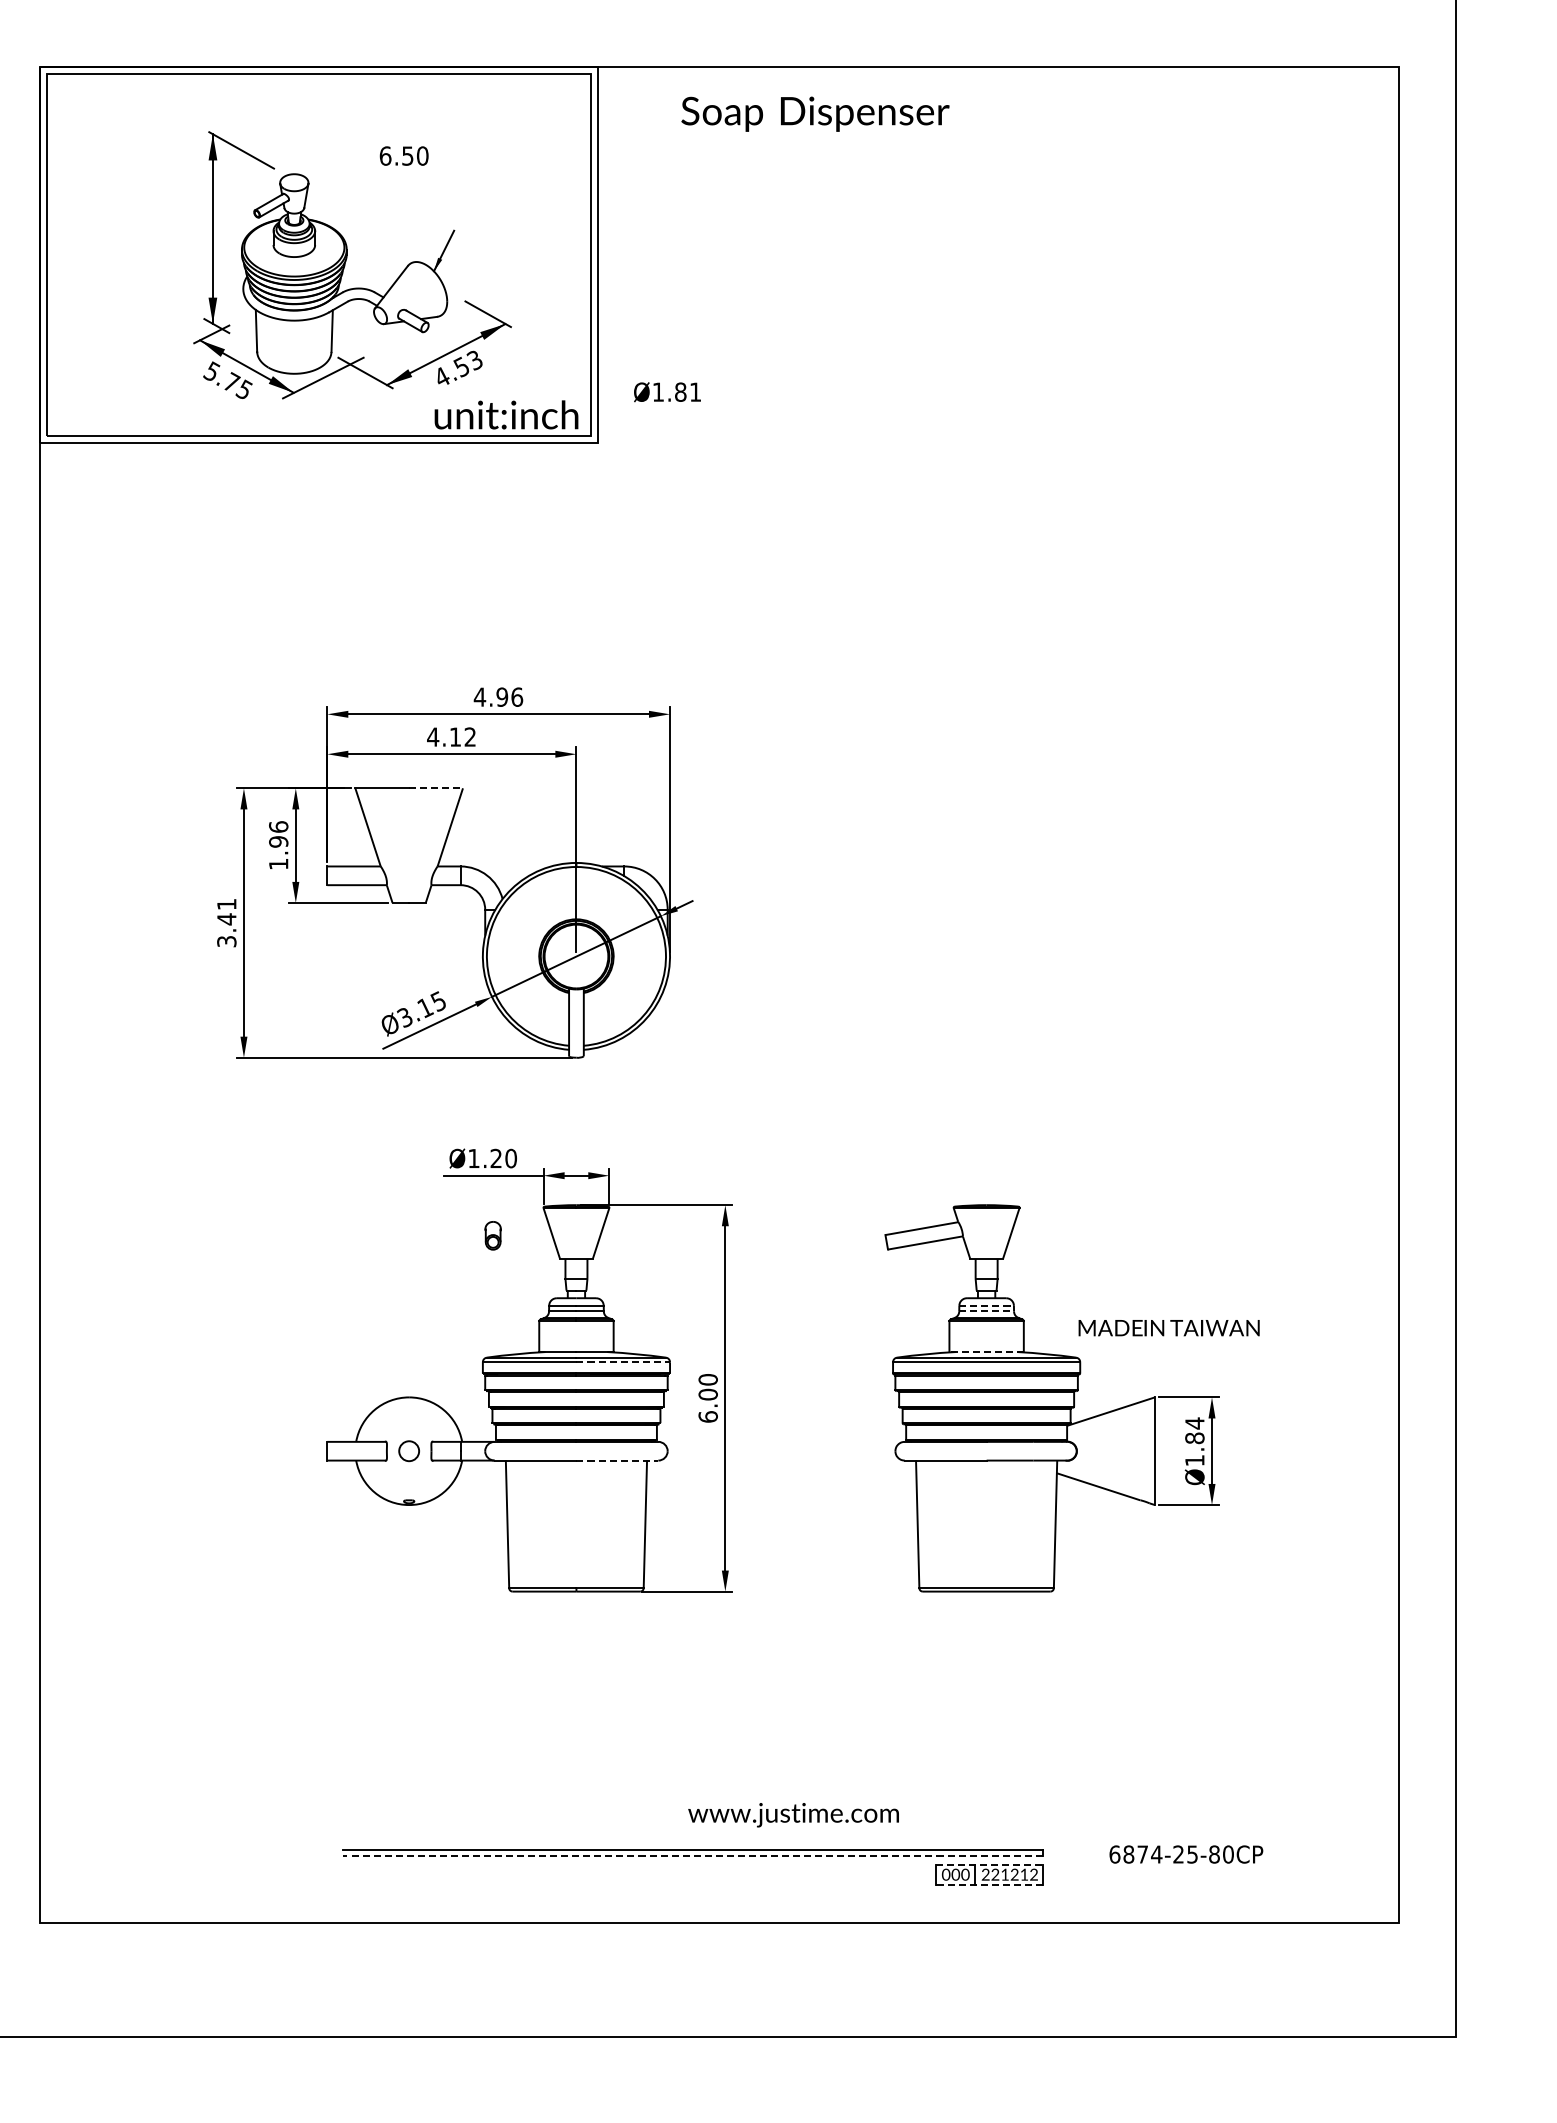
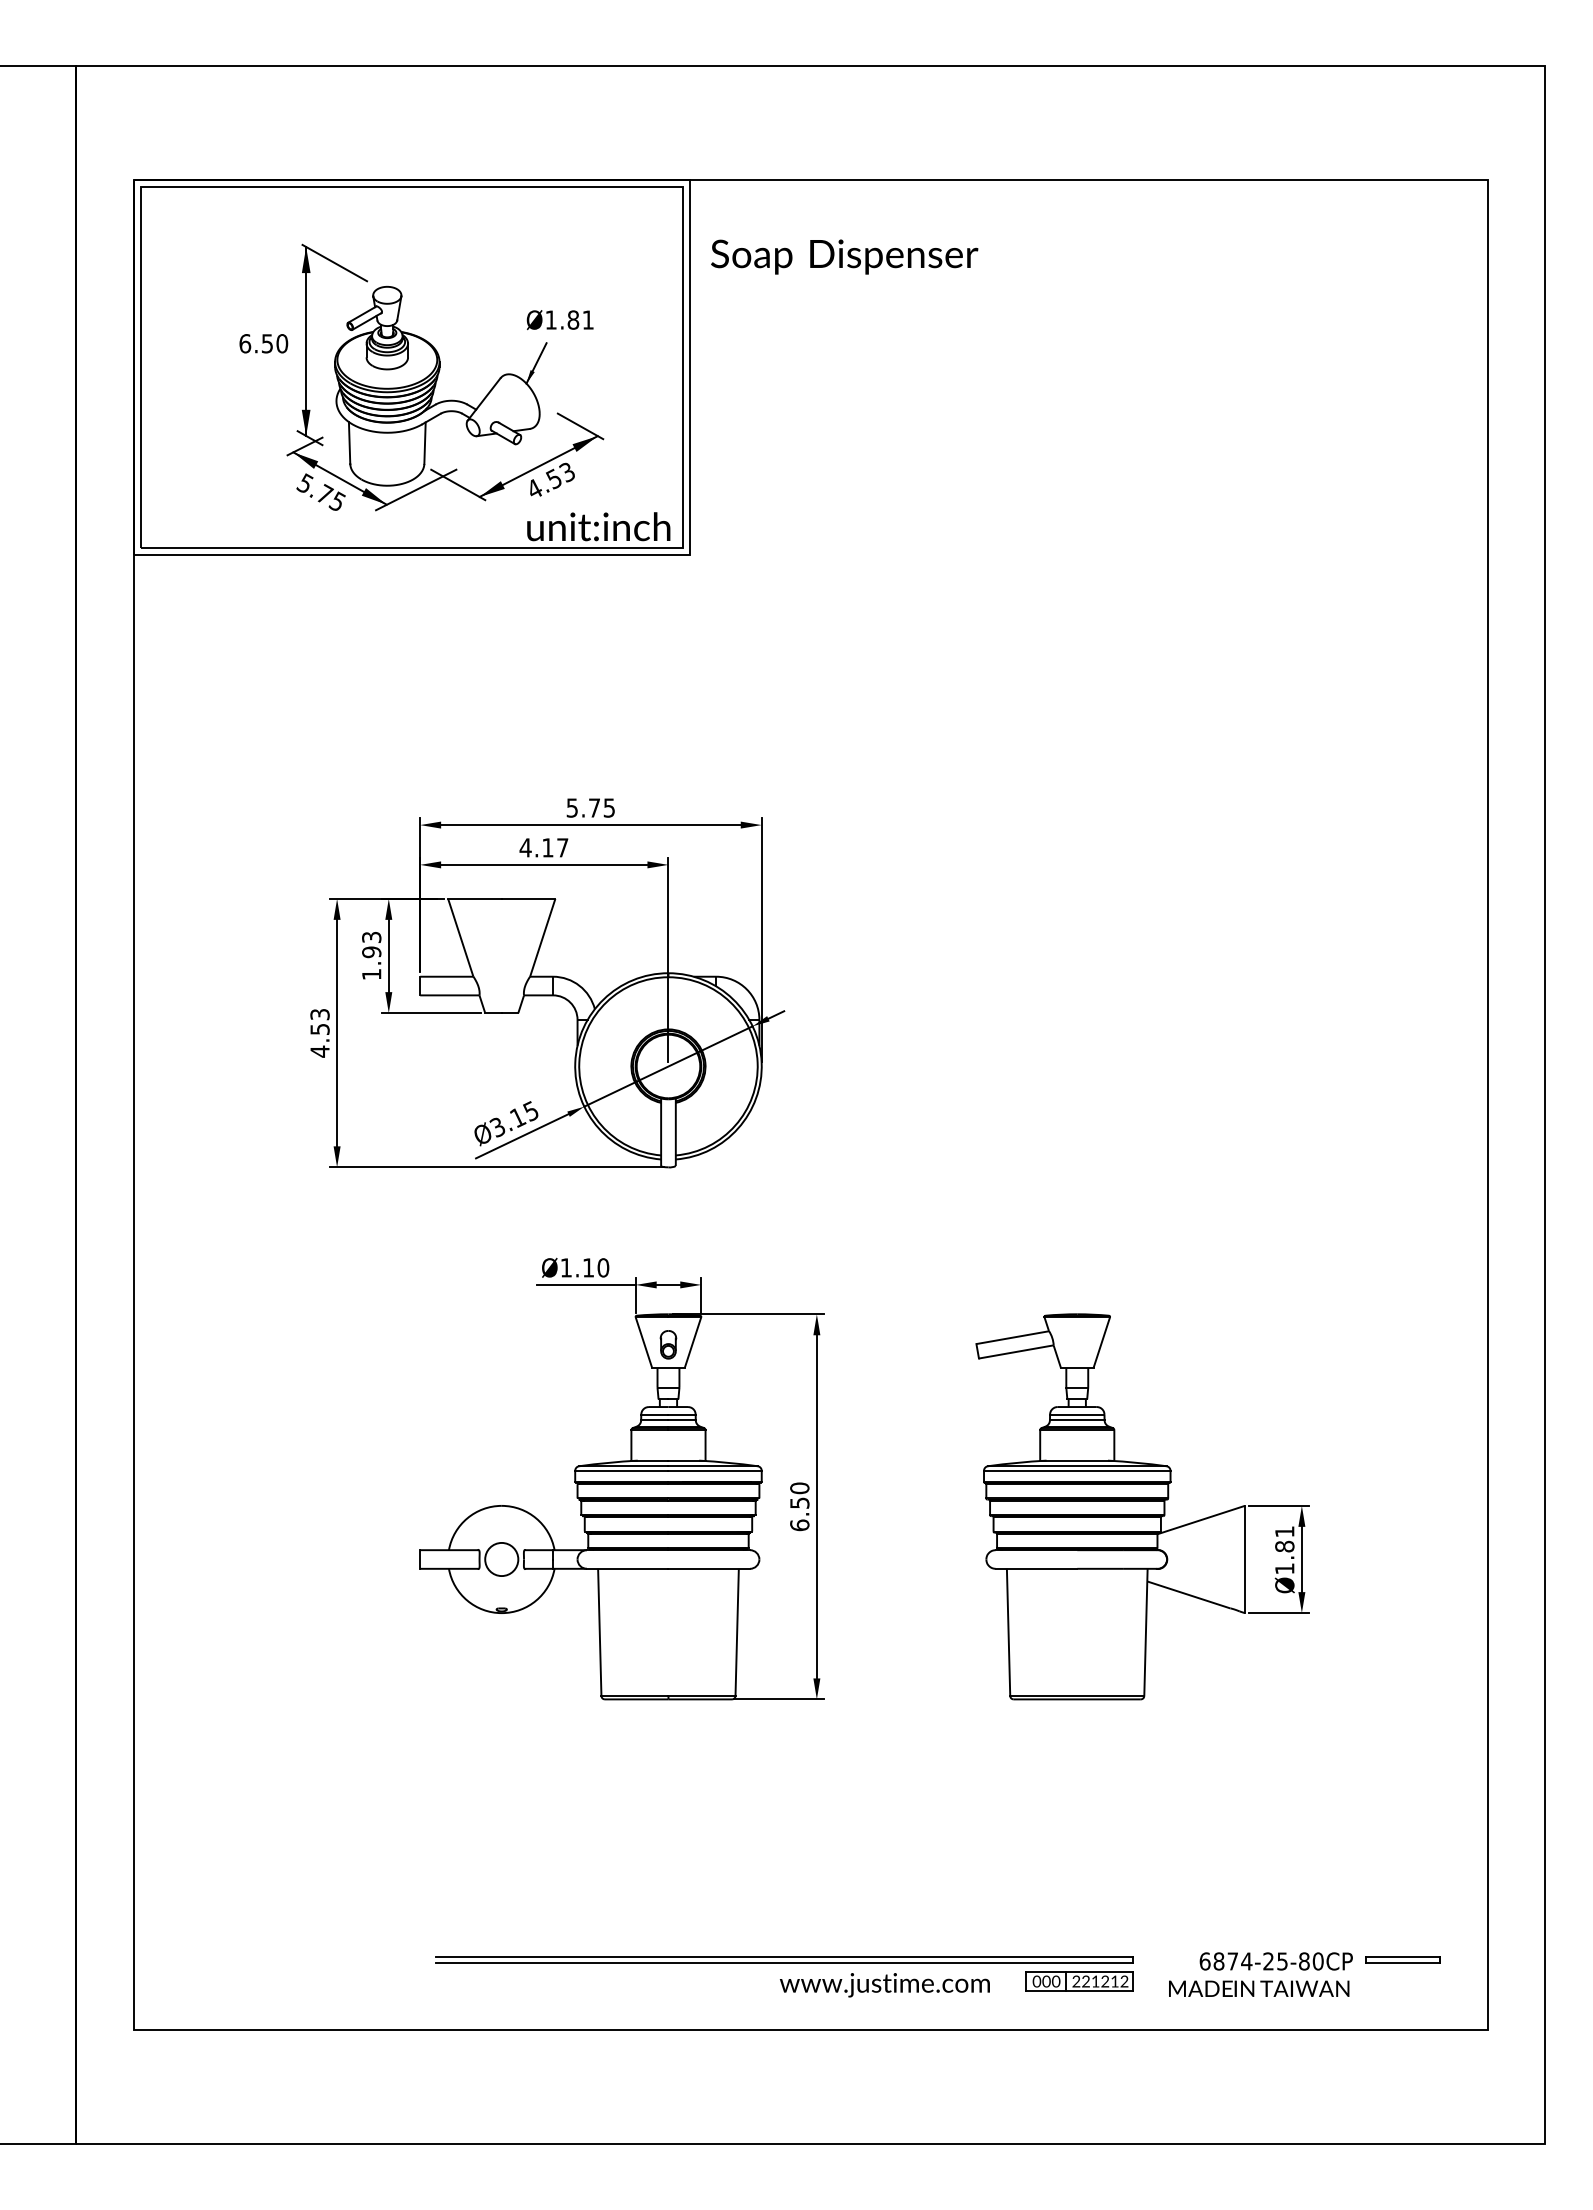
text: (815, 113) -> (844, 256), moved
text: (403, 155) -> (263, 343), moved
text: (666, 392) -> (559, 320), moved
text: (498, 696) -> (590, 807), 4.96 -> 5.75
text: (470, 736) -> (562, 847), 4.12 -> 4.17
line: (435, 787) -> (528, 898), dashed -> solid
text: (278, 827) -> (371, 937), 1.96 -> 1.93
text: (226, 923) -> (319, 1033), 3.41 -> 4.53
text: (496, 1158) -> (588, 1267), Ø1.20 -> Ø1.10
part: (493, 1235) -> (668, 1344), moved
line: (986, 1305) -> (1077, 1414), dashed -> solid
line: (986, 1311) -> (1077, 1420), dashed -> solid
text: (1169, 1327) -> (1259, 1988), moved
line: (985, 1351) -> (1076, 1460), dashed -> solid
line: (623, 1361) -> (715, 1470), dashed -> solid
text: (707, 1394) -> (799, 1502), 6.00 -> 6.50
text: (1194, 1423) -> (1284, 1531), Ø1.84 -> Ø1.81
circle: (408, 1451) -> (501, 1559), size x1.67
line: (617, 1460) -> (709, 1568), dashed -> solid
text: (793, 1815) -> (884, 1985), moved
part: (1312, 1852) -> (1402, 1959), added
line: (692, 1855) -> (784, 1962), dashed -> solid
line: (989, 1864) -> (1080, 1971), dashed -> solid
line: (988, 1884) -> (1079, 1991), dashed -> solid

